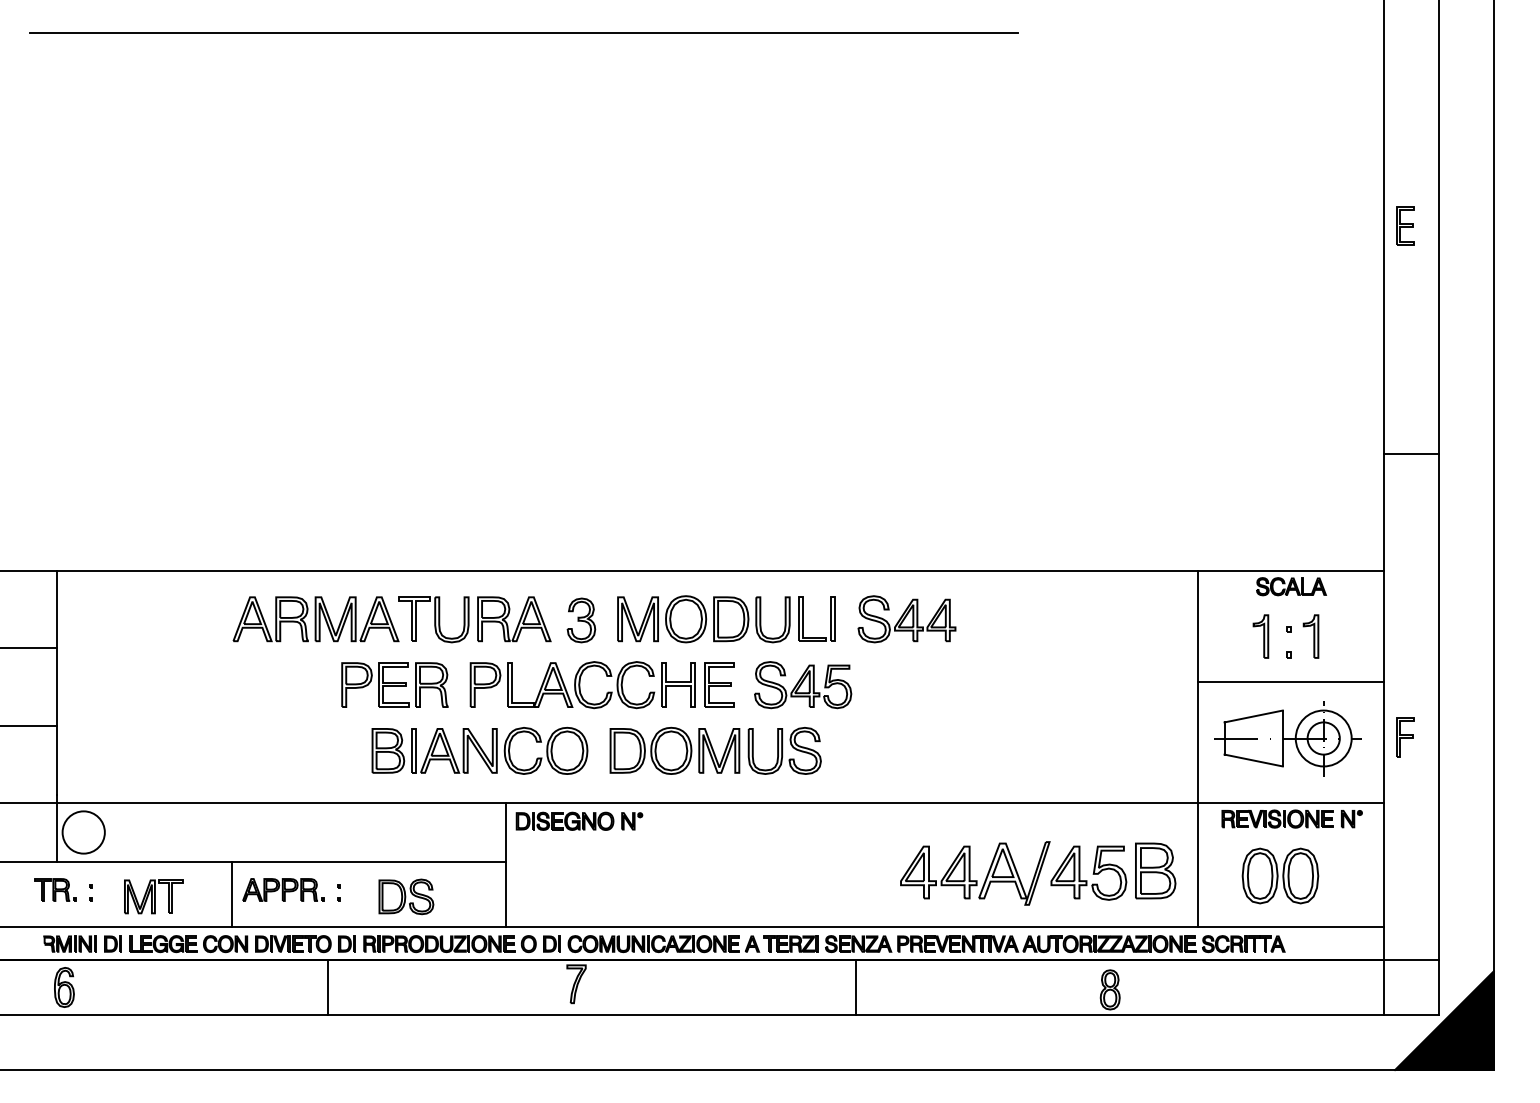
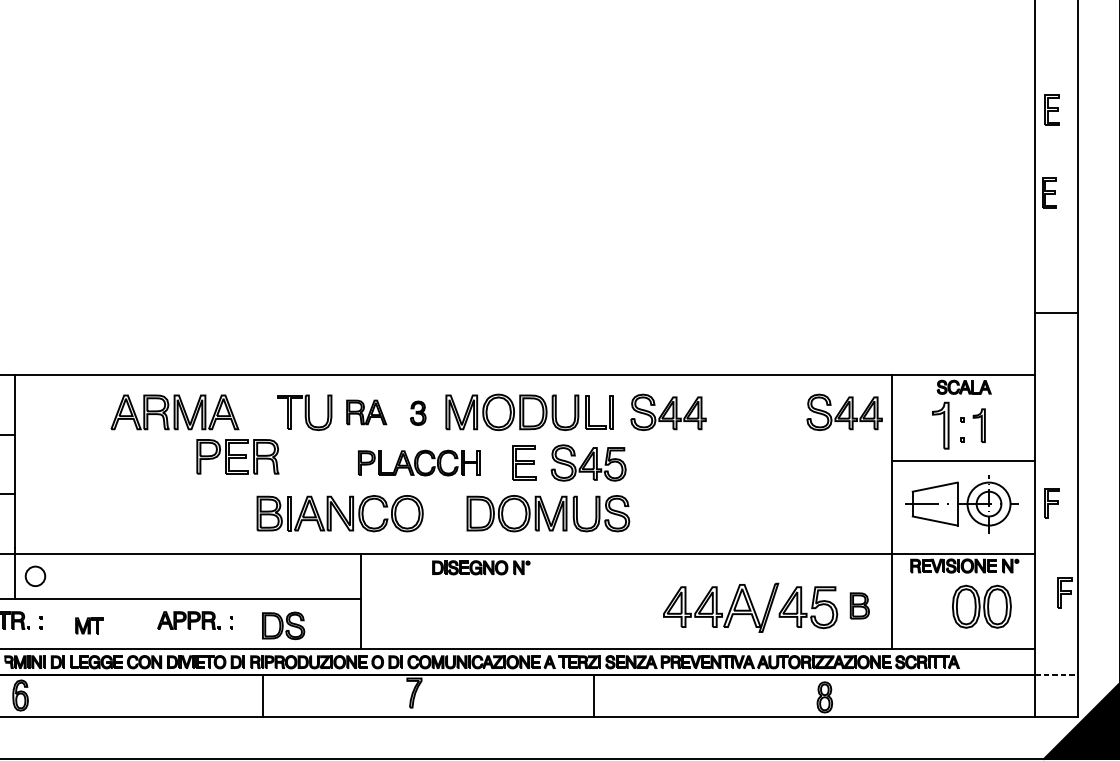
part: (1402, 333) -> (1049, 192), added
line: (1411, 453) -> (1056, 312), moved
part: (315, 619) -> (174, 412), moved
part: (514, 619) -> (366, 412), size x0.7
part: (1135, 619) -> (844, 412), added
part: (581, 620) -> (418, 413), size x0.7
part: (1260, 636) -> (940, 425), size x1.4
part: (394, 684) -> (237, 456), moved
part: (582, 685) -> (419, 463), size x0.7
part: (715, 750) -> (548, 513), moved
part: (579, 820) -> (481, 567), moved
circle: (83, 832) -> (35, 576), size x0.6
part: (1422, 854) -> (1064, 593), added
part: (1155, 870) -> (859, 605), size x0.6
part: (1280, 875) -> (981, 606), moved
line: (232, 894) -> (149, 624), removed
part: (153, 896) -> (89, 625), size x0.6
line: (1412, 960) -> (1057, 674), solid -> dashed
line: (328, 987) -> (262, 695), moved
line: (856, 987) -> (594, 695), moved

